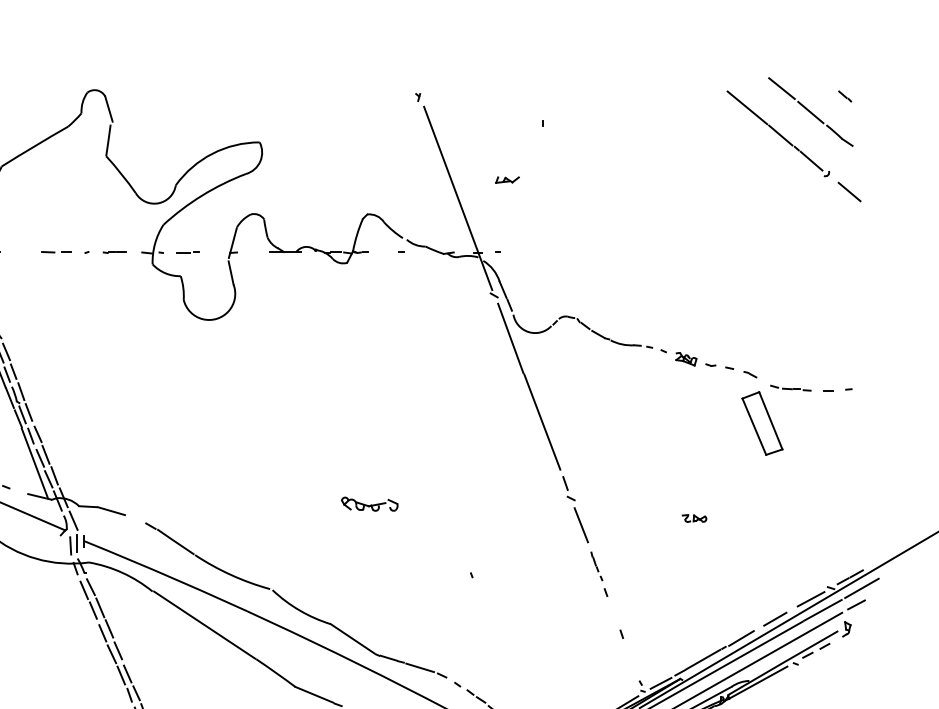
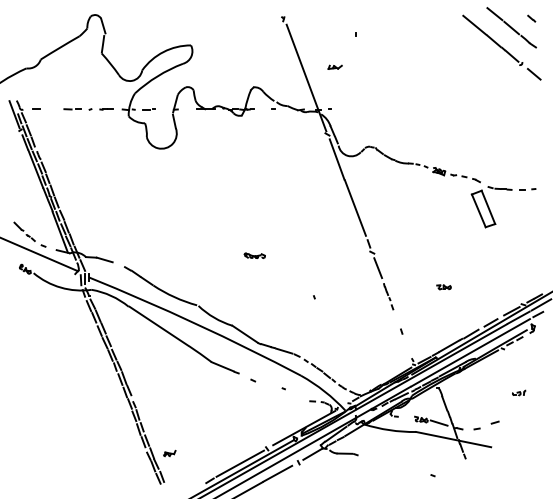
part: (368, 503) -> (254, 255), size x0.62
part: (693, 518) -> (443, 287), moved

